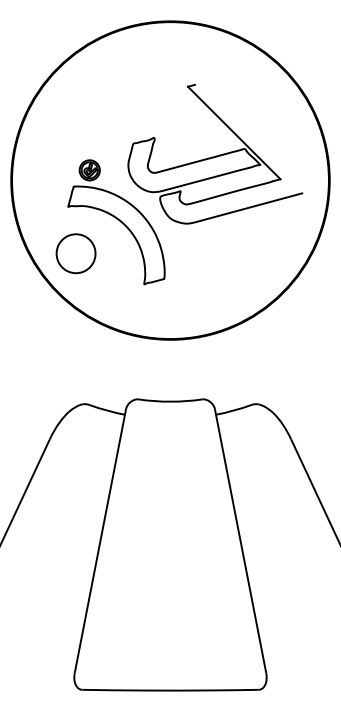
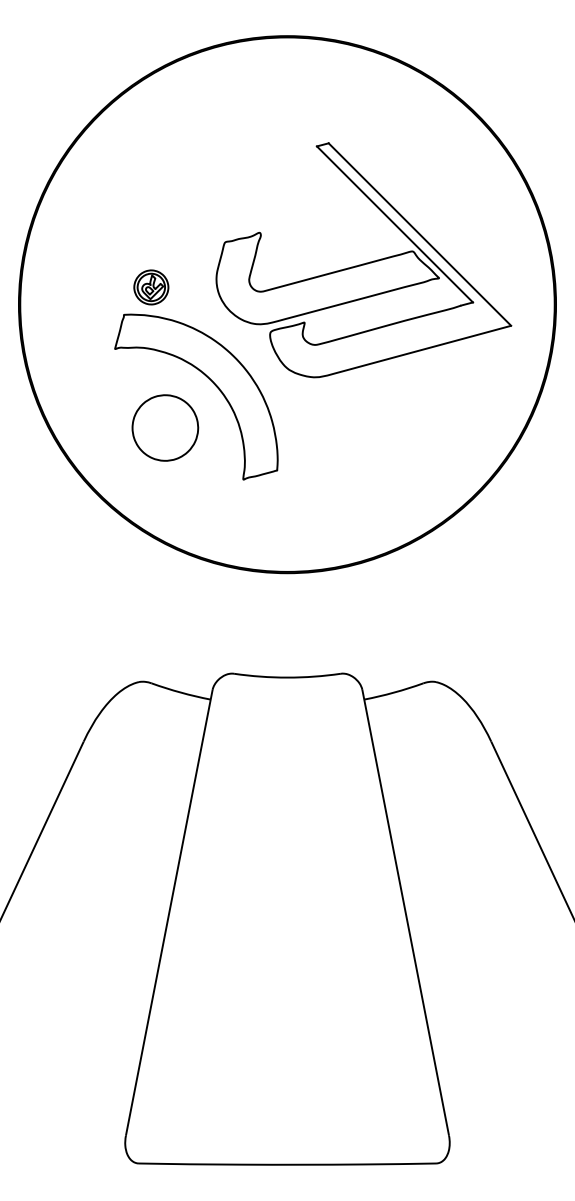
line: (248, 138) -> (419, 233), added
part: (75, 253) -> (164, 427), moved

